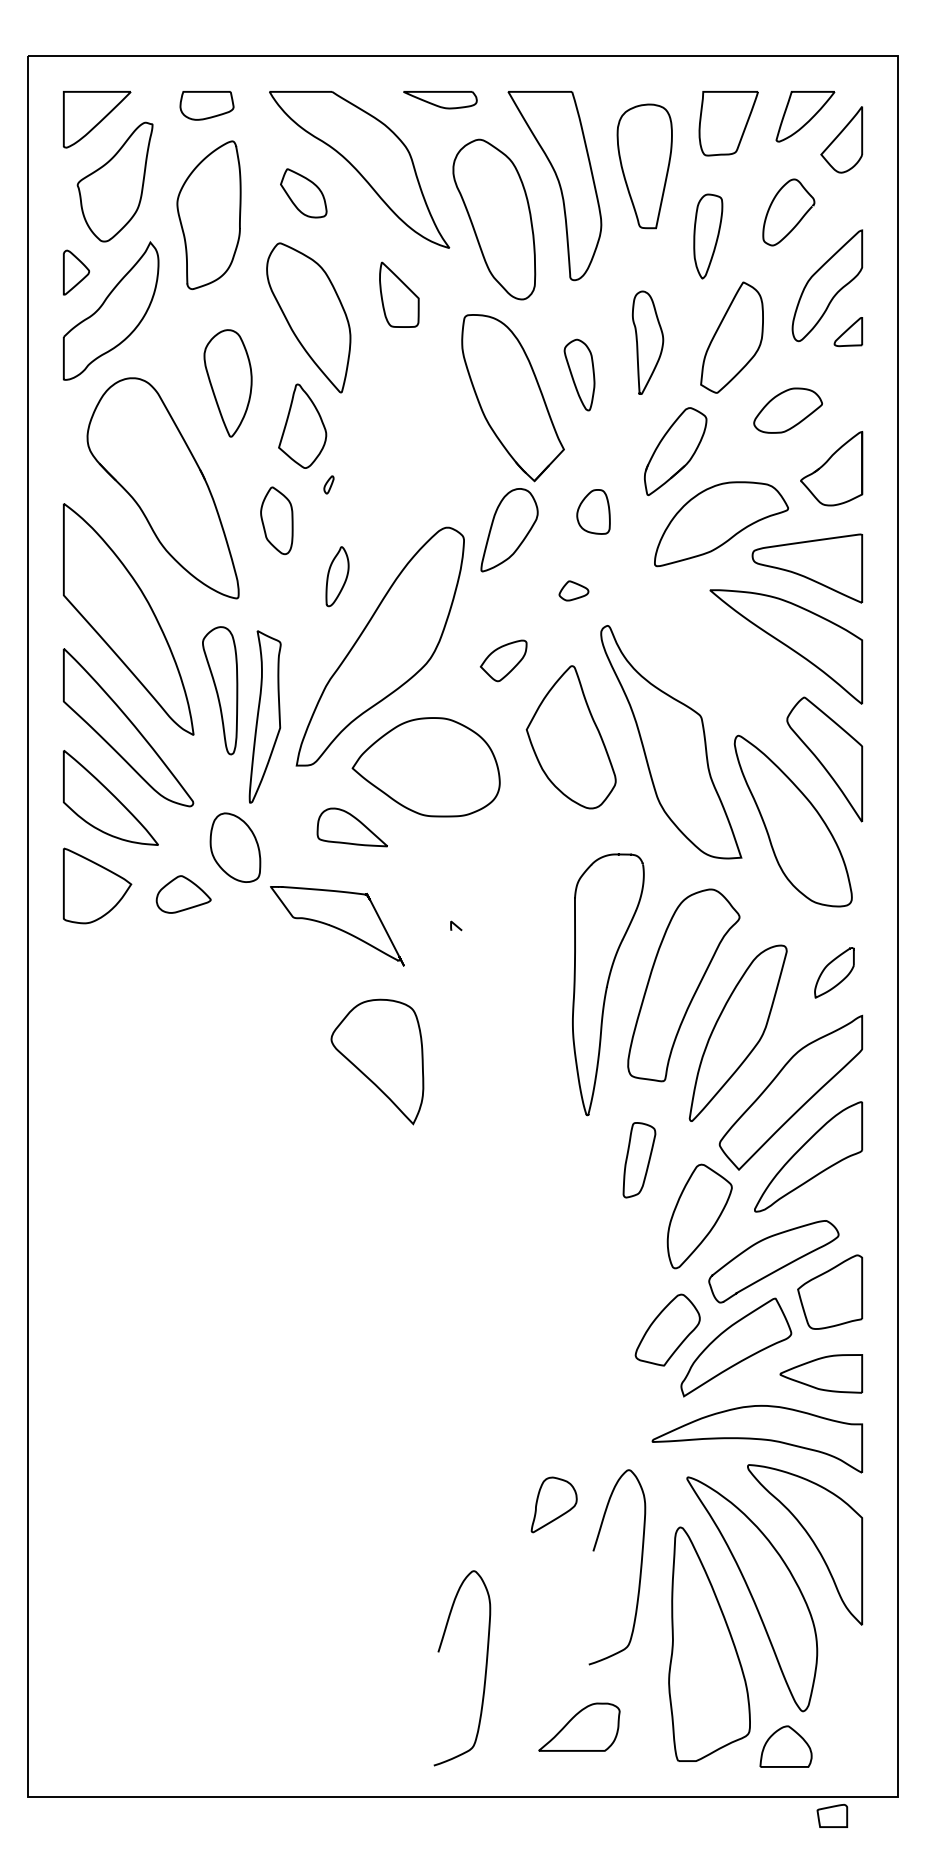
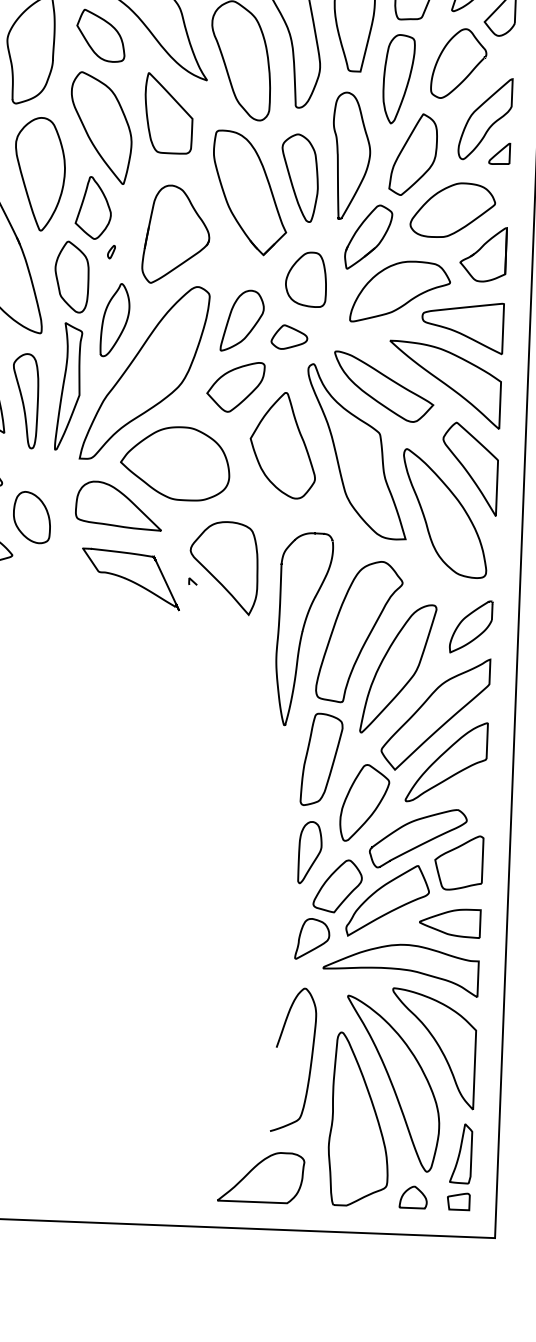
part: (303, 193) -> (100, 36), size x1.43
part: (788, 212) -> (458, 63), size x1.43
part: (708, 236) -> (398, 79), size x1.43
part: (399, 294) -> (169, 113), size x1.67
part: (647, 342) -> (350, 155), size x1.67
part: (579, 374) -> (299, 177), size x1.67
part: (227, 383) -> (39, 174), size x1.43
part: (787, 410) -> (452, 210), size x1.67
part: (415, 458) -> (176, 235), added
part: (593, 511) -> (306, 279), size x1.67
part: (276, 520) -> (71, 276), size x1.43
part: (509, 530) -> (242, 321), moved
part: (337, 576) -> (115, 320), size x1.67
part: (573, 590) -> (289, 337), size x1.67
part: (703, 652) -> (383, 386), added
part: (503, 660) -> (235, 386), size x1.67
part: (264, 716) -> (68, 386), moved
part: (352, 827) -> (119, 505), size x1.67
part: (337, 926) -> (131, 579), moved
part: (834, 972) -> (471, 626), size x1.43
part: (377, 1061) -> (224, 567), moved
part: (639, 1160) -> (321, 760), size x1.67
part: (628, 1285) -> (310, 852), added
part: (553, 1504) -> (311, 938), moved
curve: (484, 1674) -> (192, 1135), removed
part: (848, 1685) -> (461, 1154), added
part: (579, 1726) -> (261, 1176), size x1.43
part: (785, 1746) -> (413, 1197), size x0.71
part: (832, 1815) -> (458, 1201), moved

